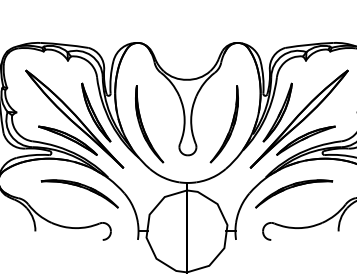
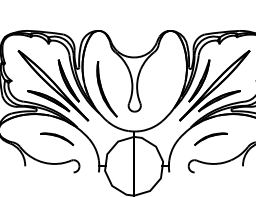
part: (230, 125) -> (165, 90), removed
part: (79, 193) -> (56, 139), size x0.6
part: (294, 193) -> (211, 139), size x0.6

